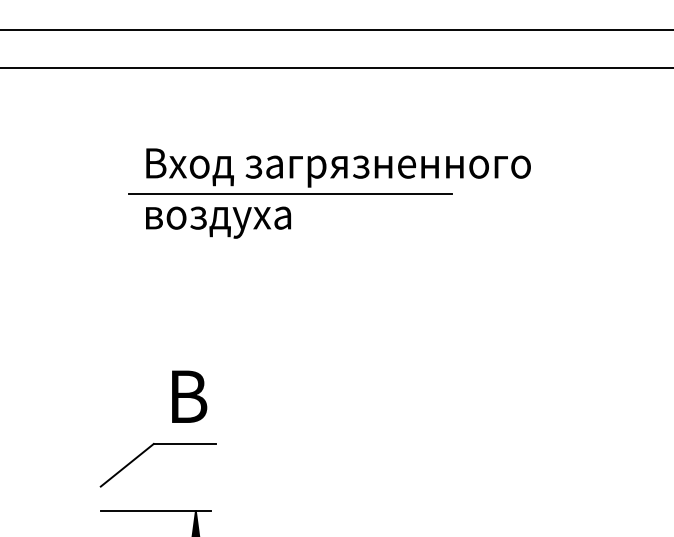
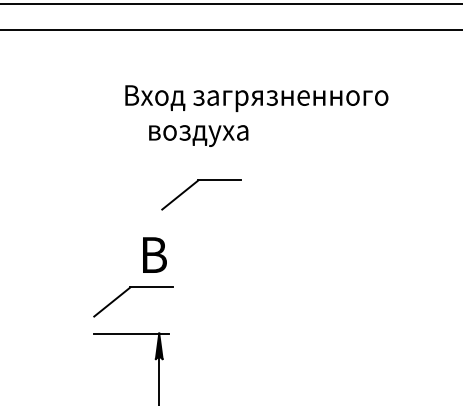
line: (289, 194) -> (223, 116), removed
text: (218, 221) -> (198, 135), moved
part: (245, 294) -> (193, 185), added

